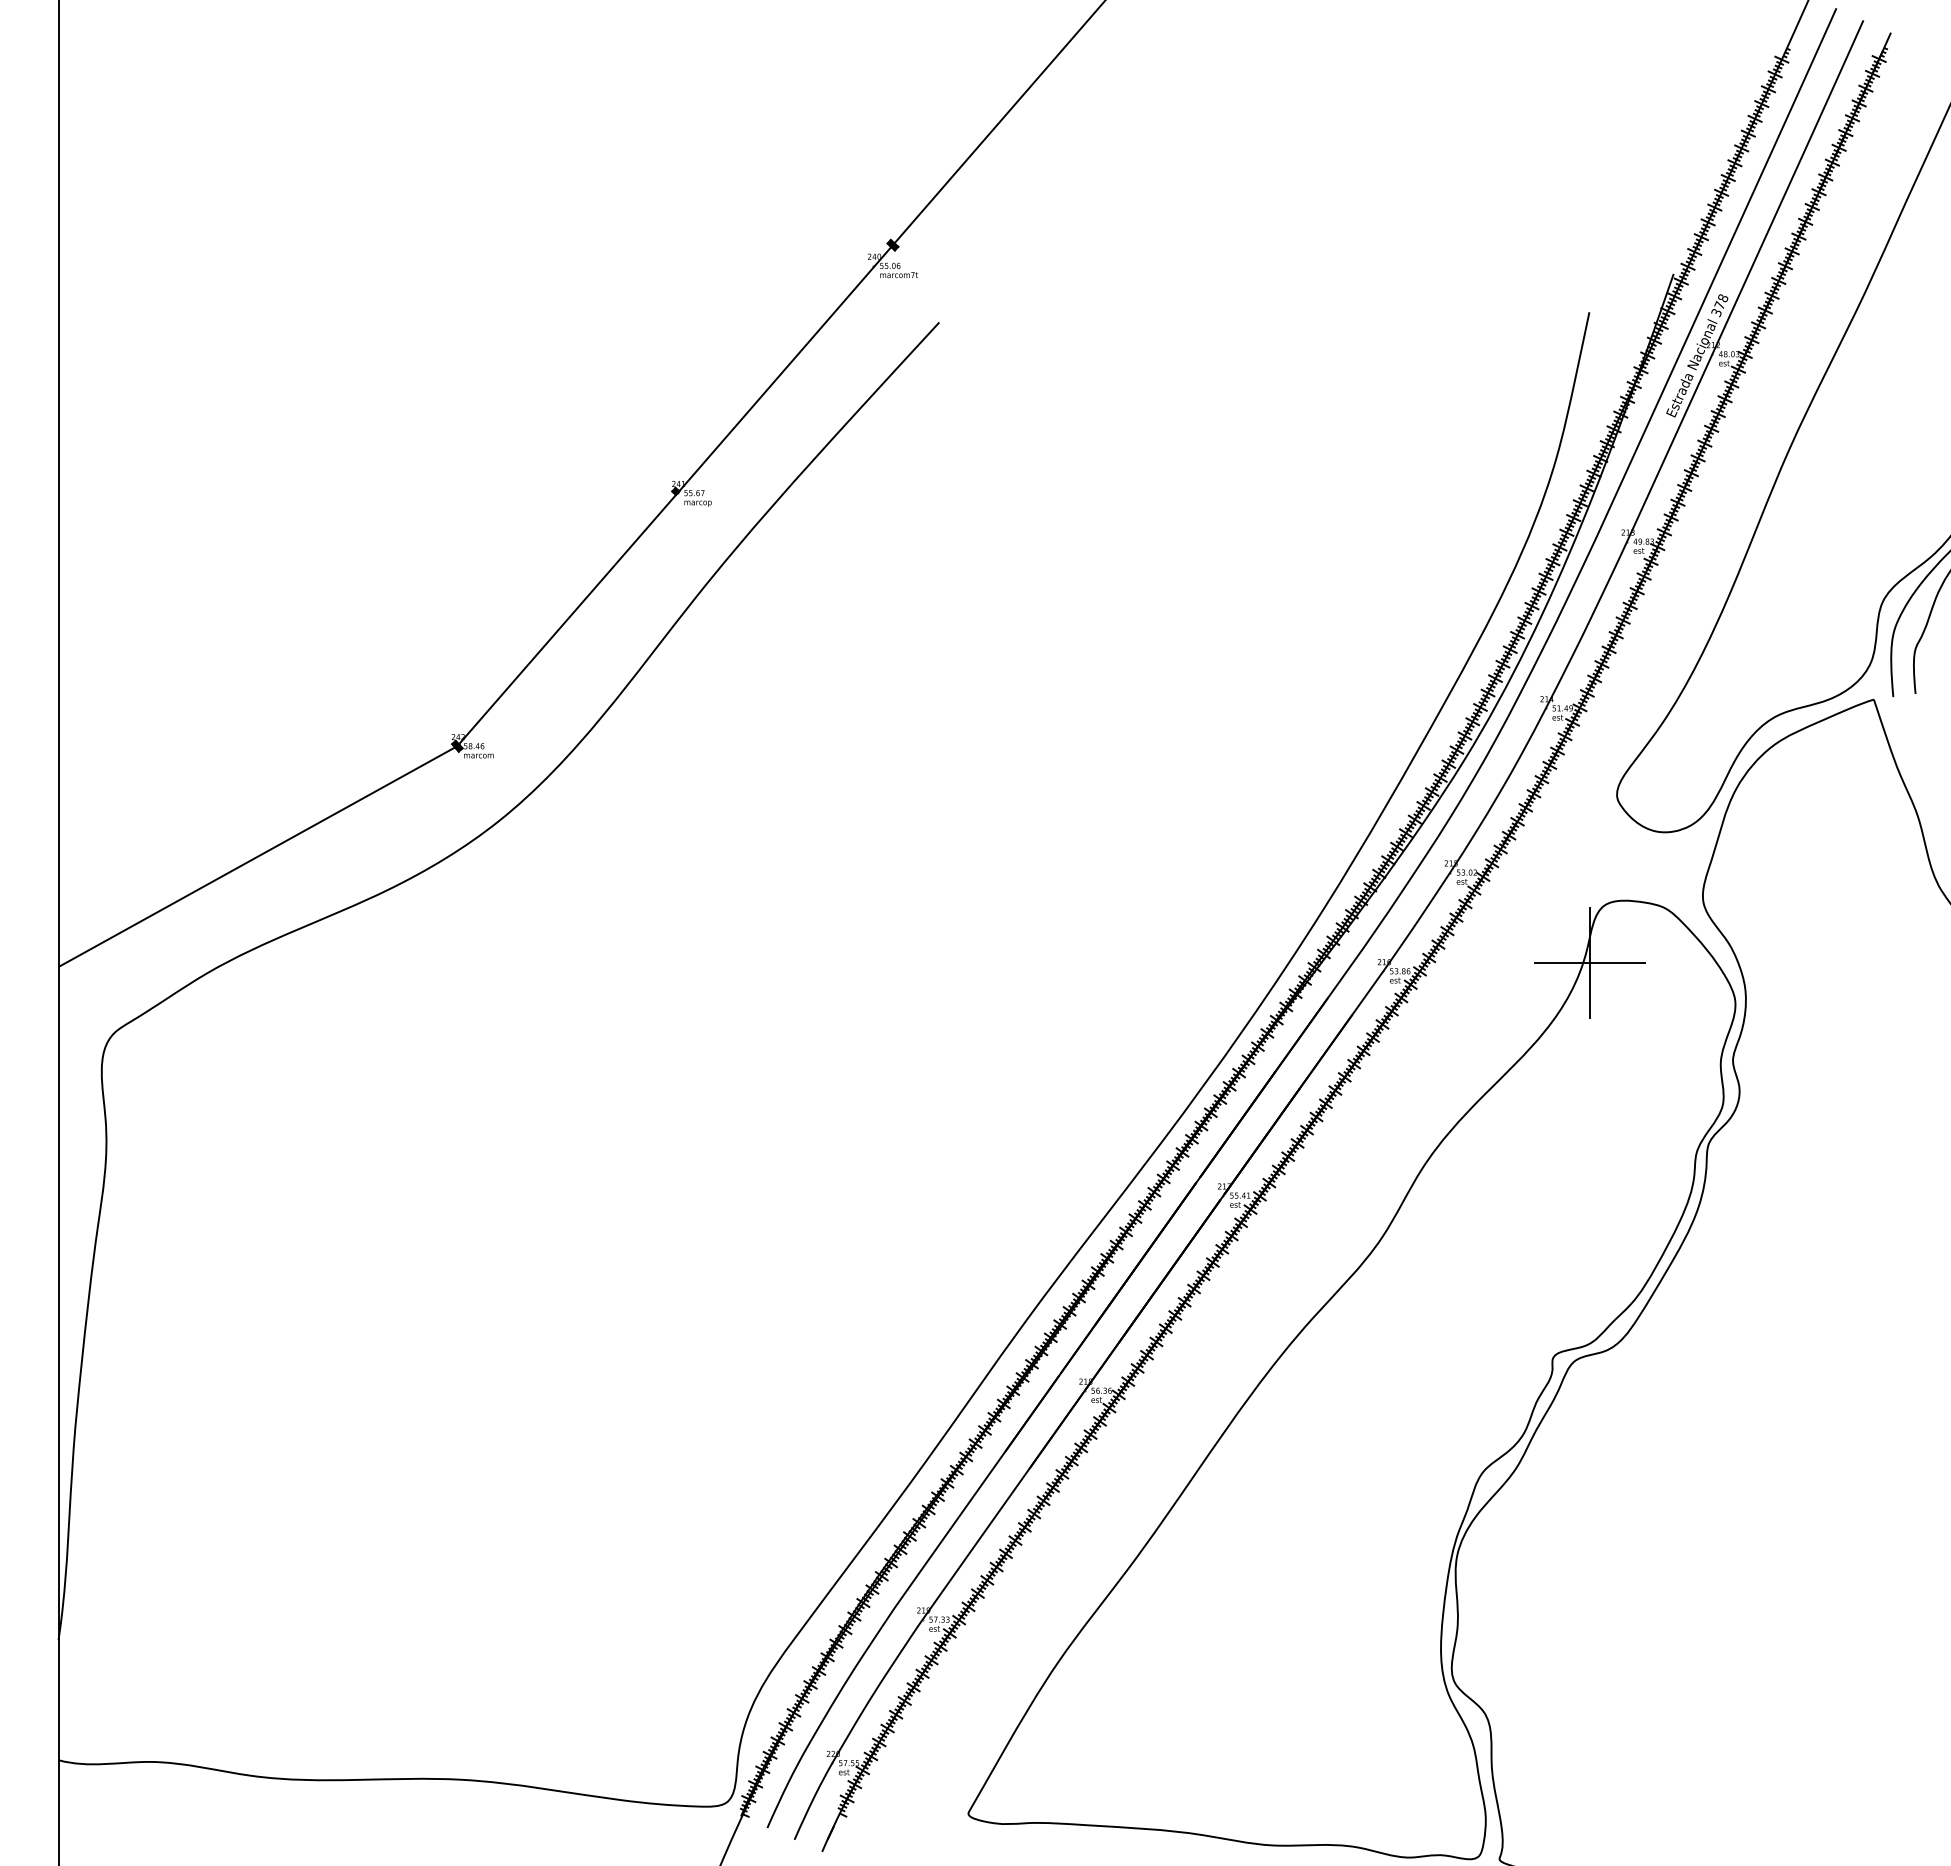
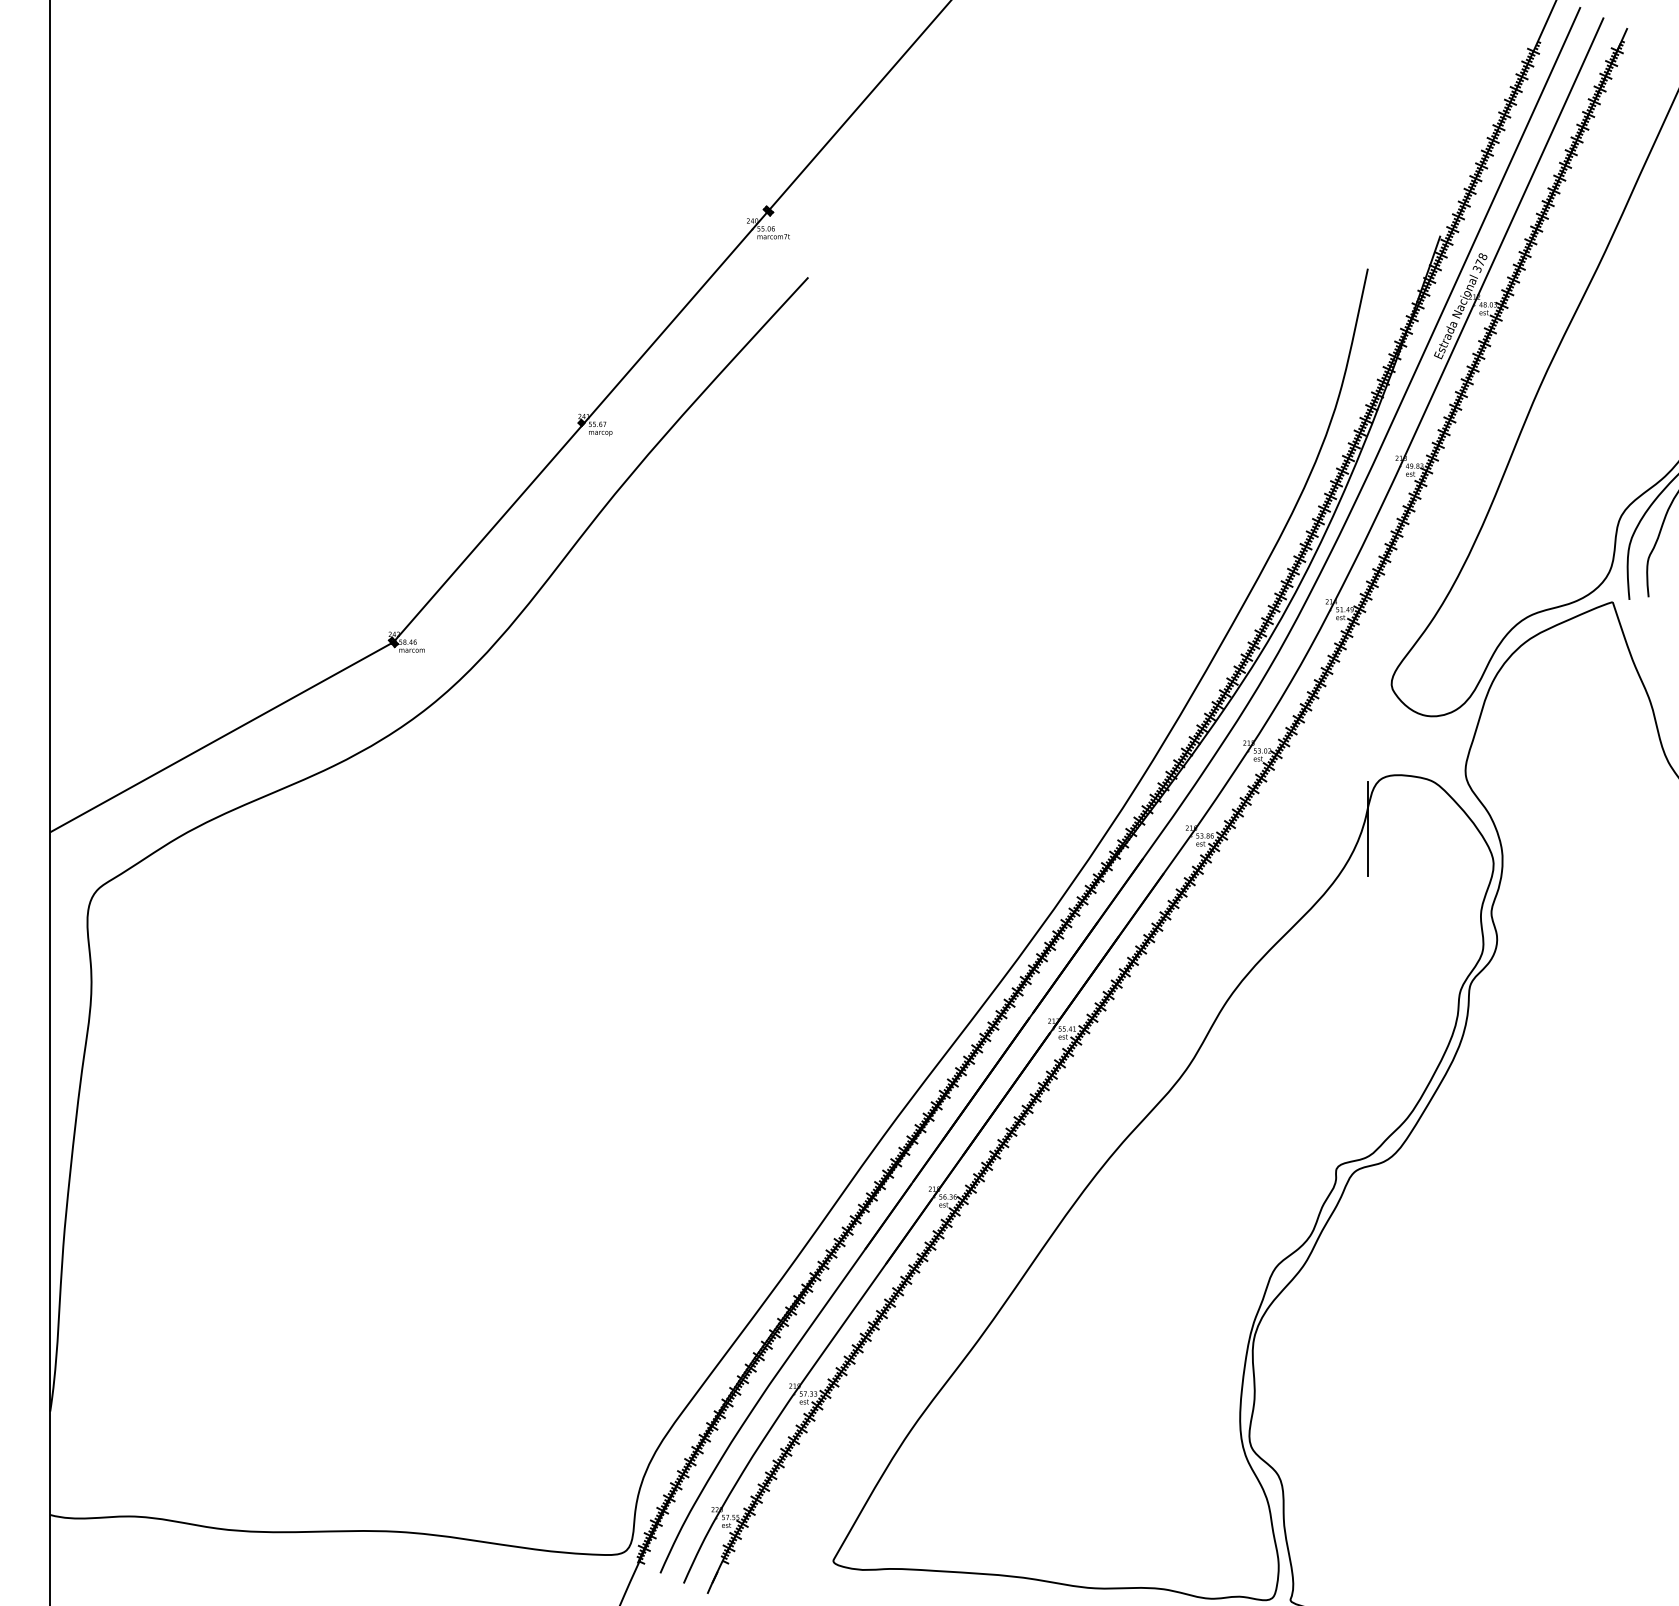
line: (1589, 963) -> (1367, 829), removed

